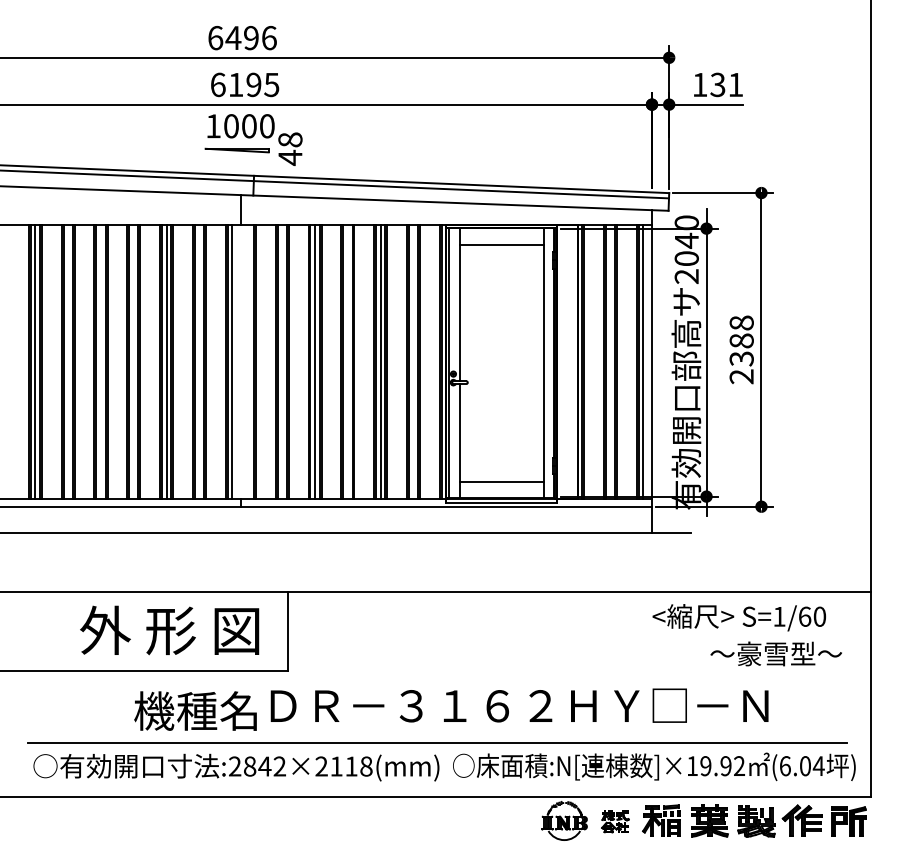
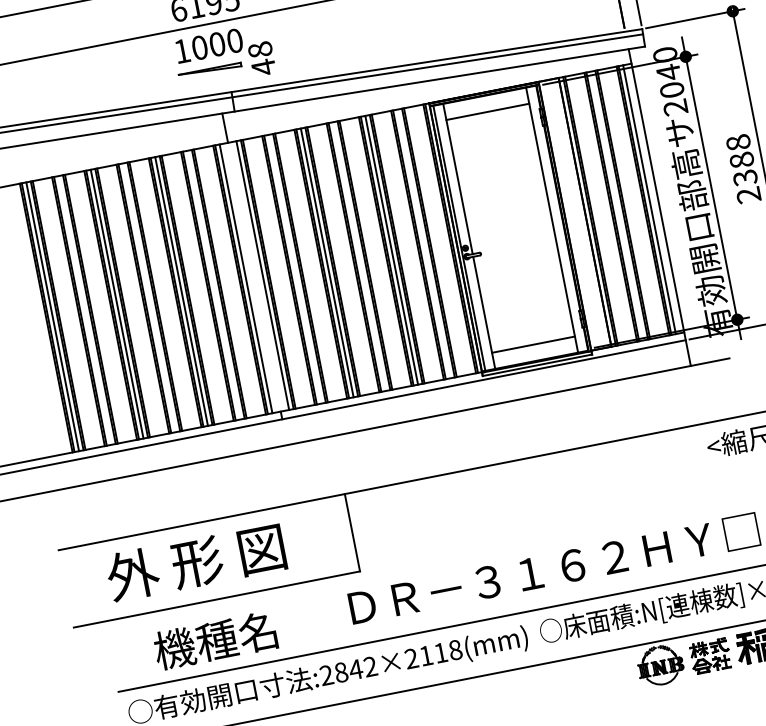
line: (100, 361) -> (116, 303), added
line: (249, 361) -> (262, 275), added
text: (169, 630) -> (195, 562), moved
text: (195, 710) -> (215, 640), moved
part: (615, 821) -> (710, 656), size x1.43

